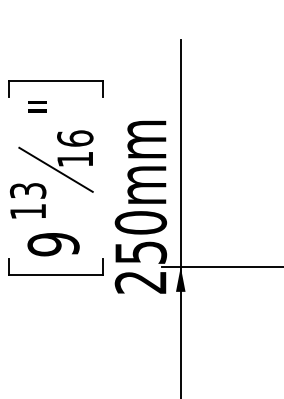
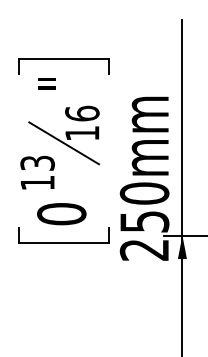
text: (53, 244) -> (61, 214), 9 -> 0

